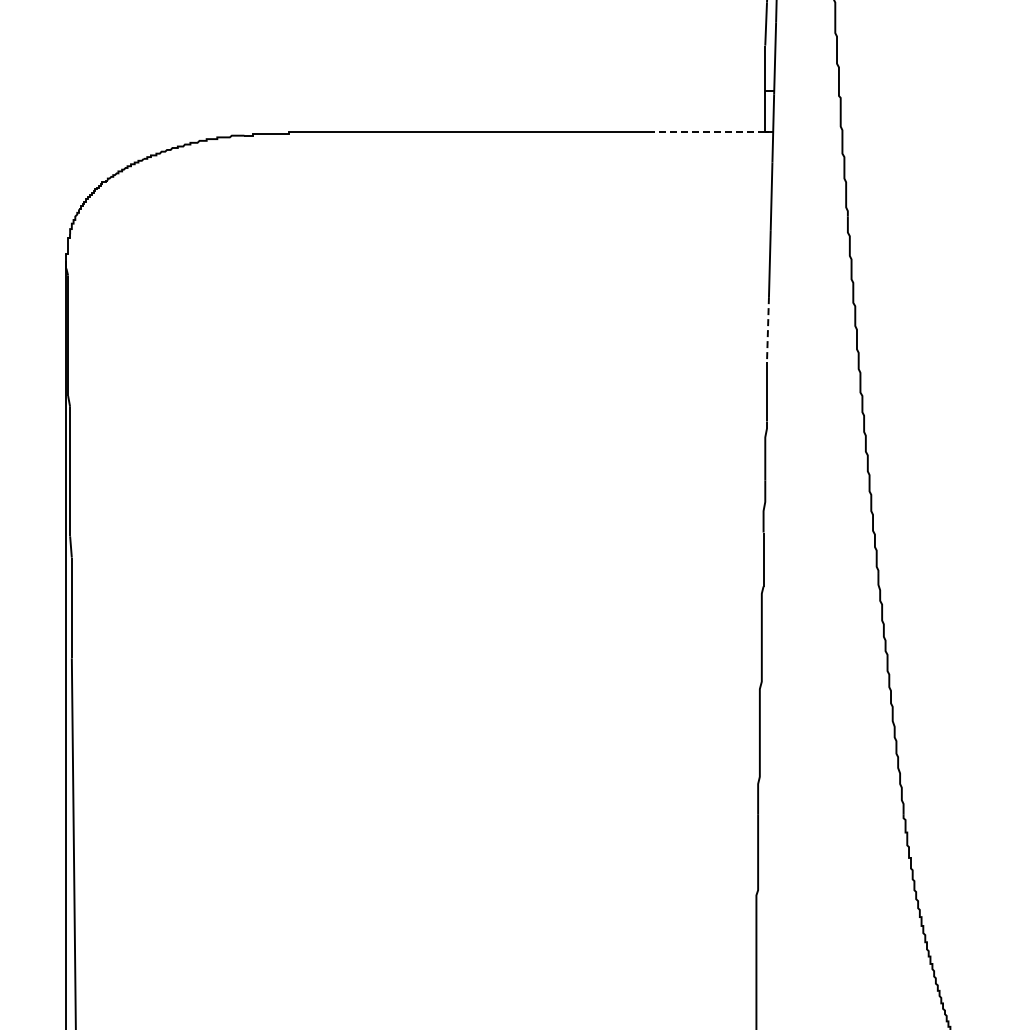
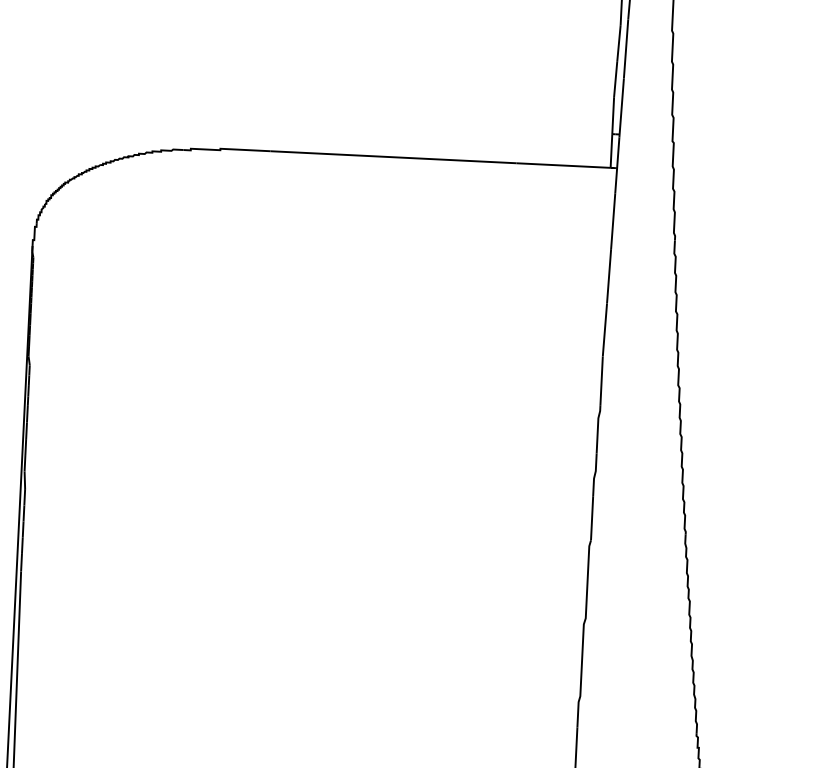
line: (707, 131) -> (563, 165), dashed -> solid
line: (767, 330) -> (604, 330), dashed -> solid

